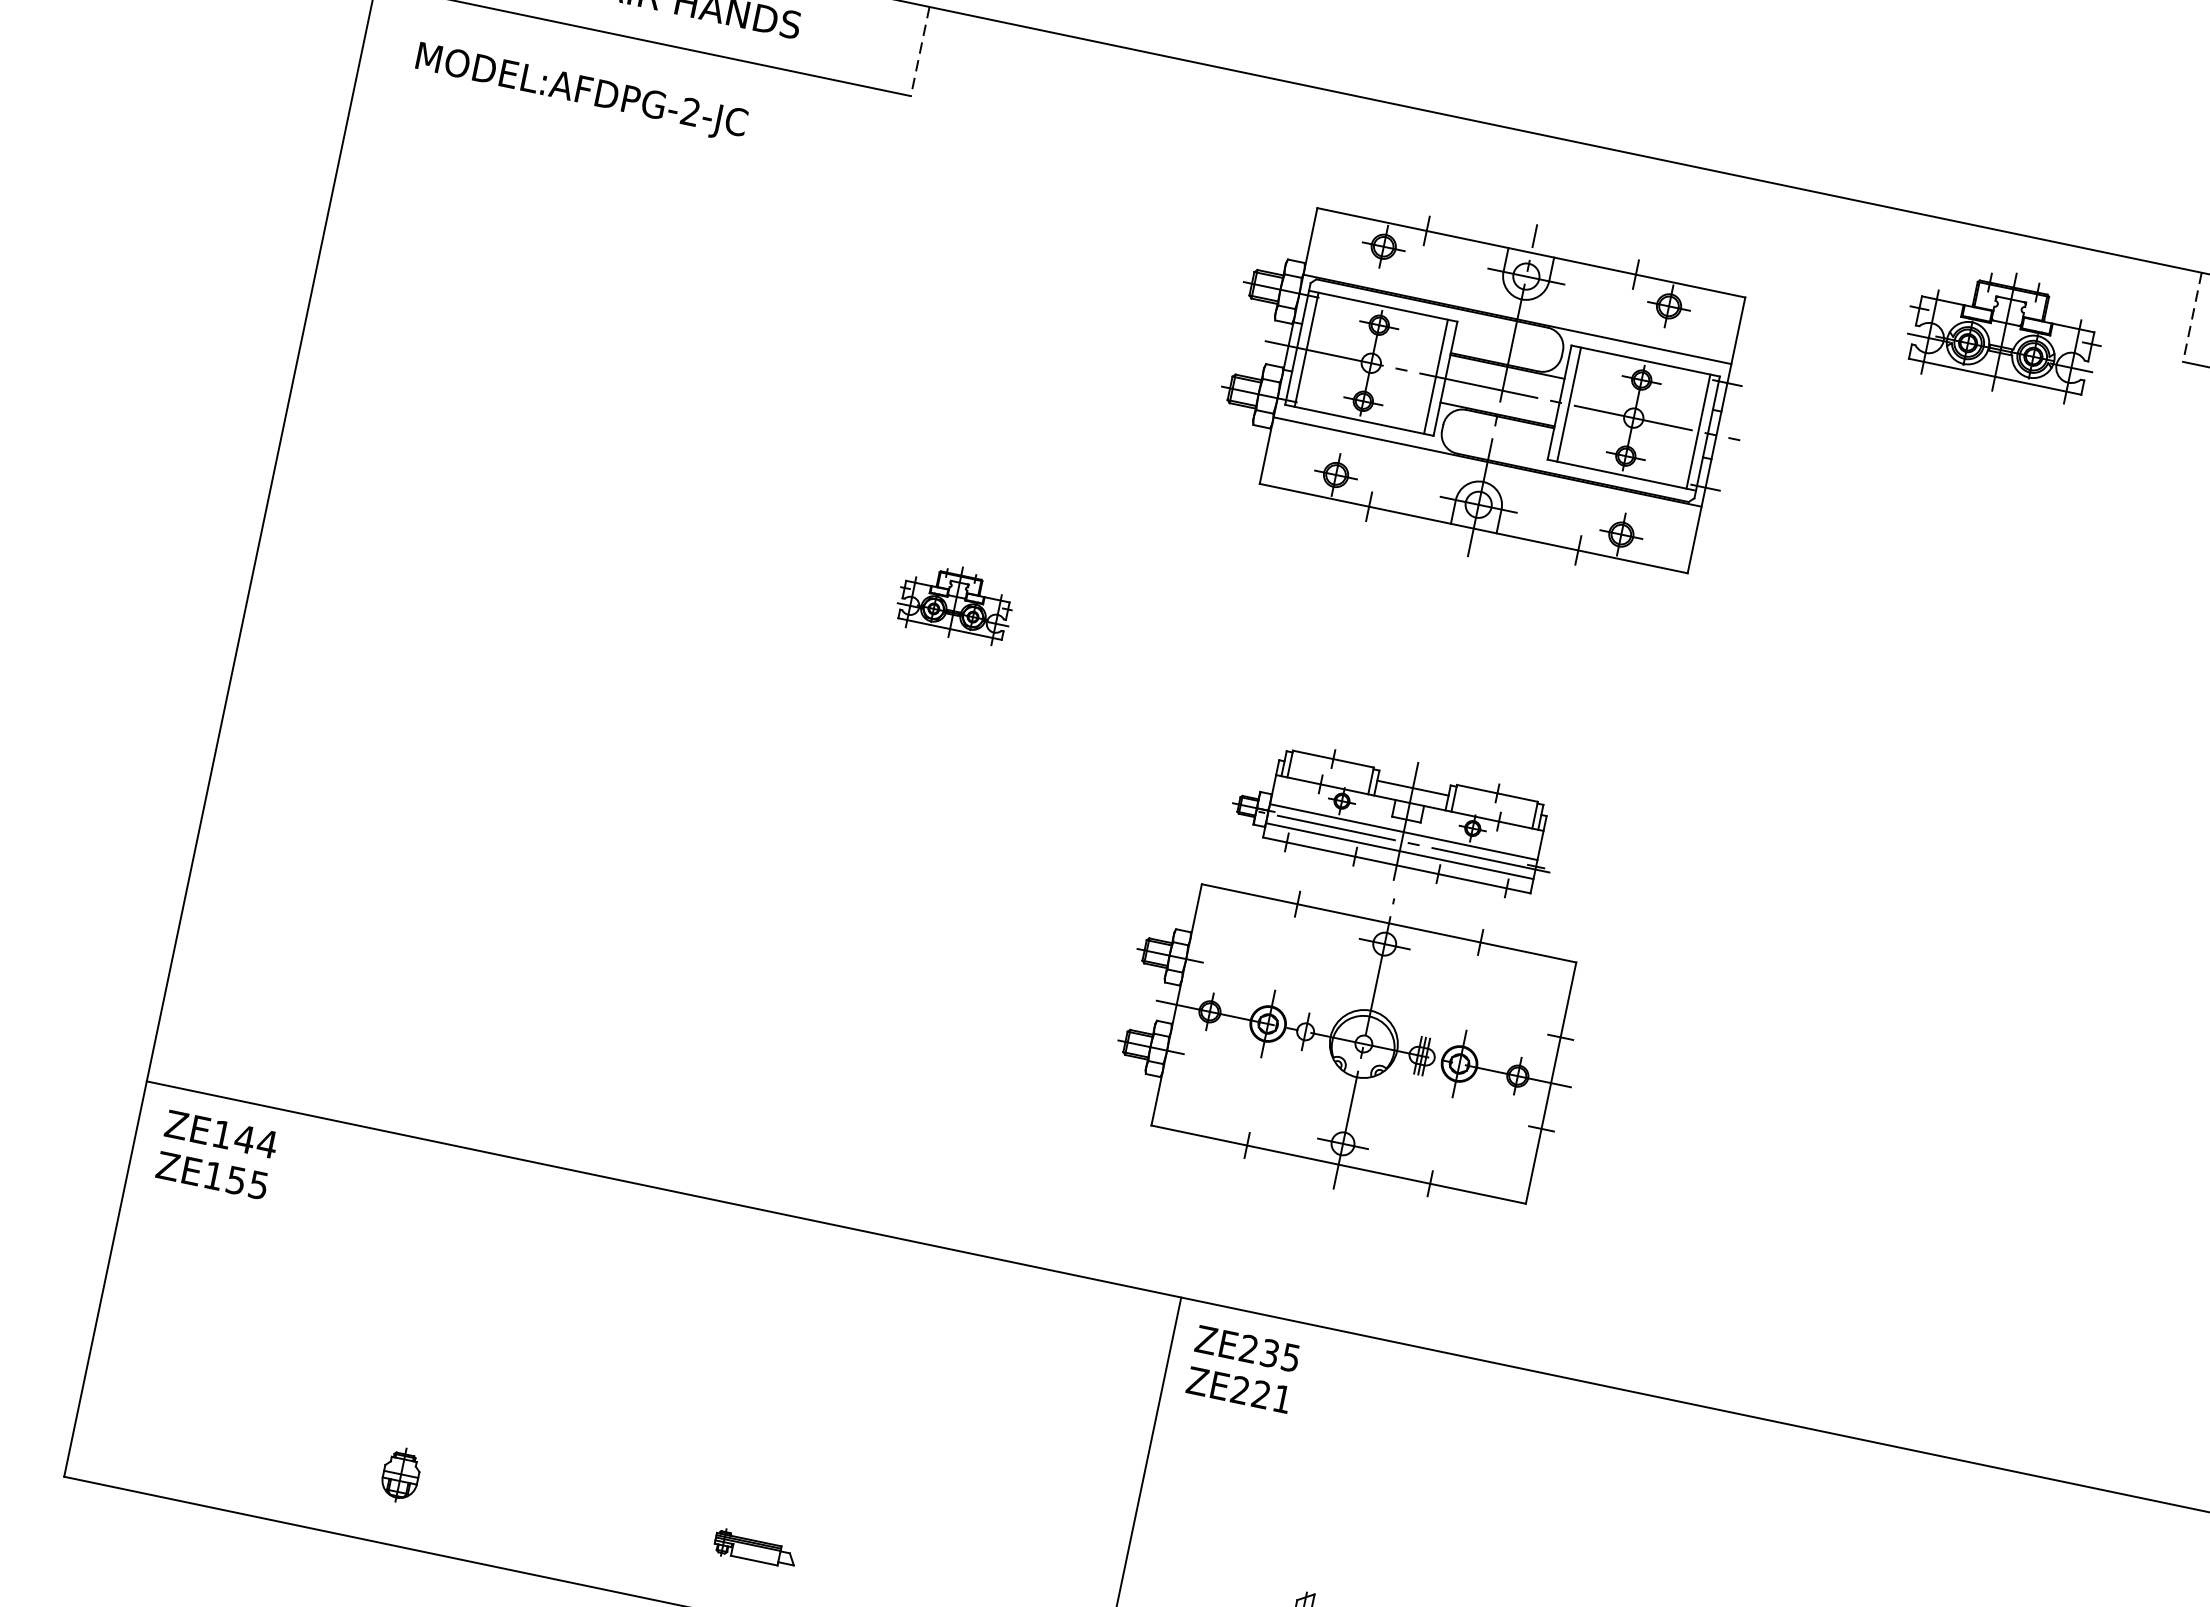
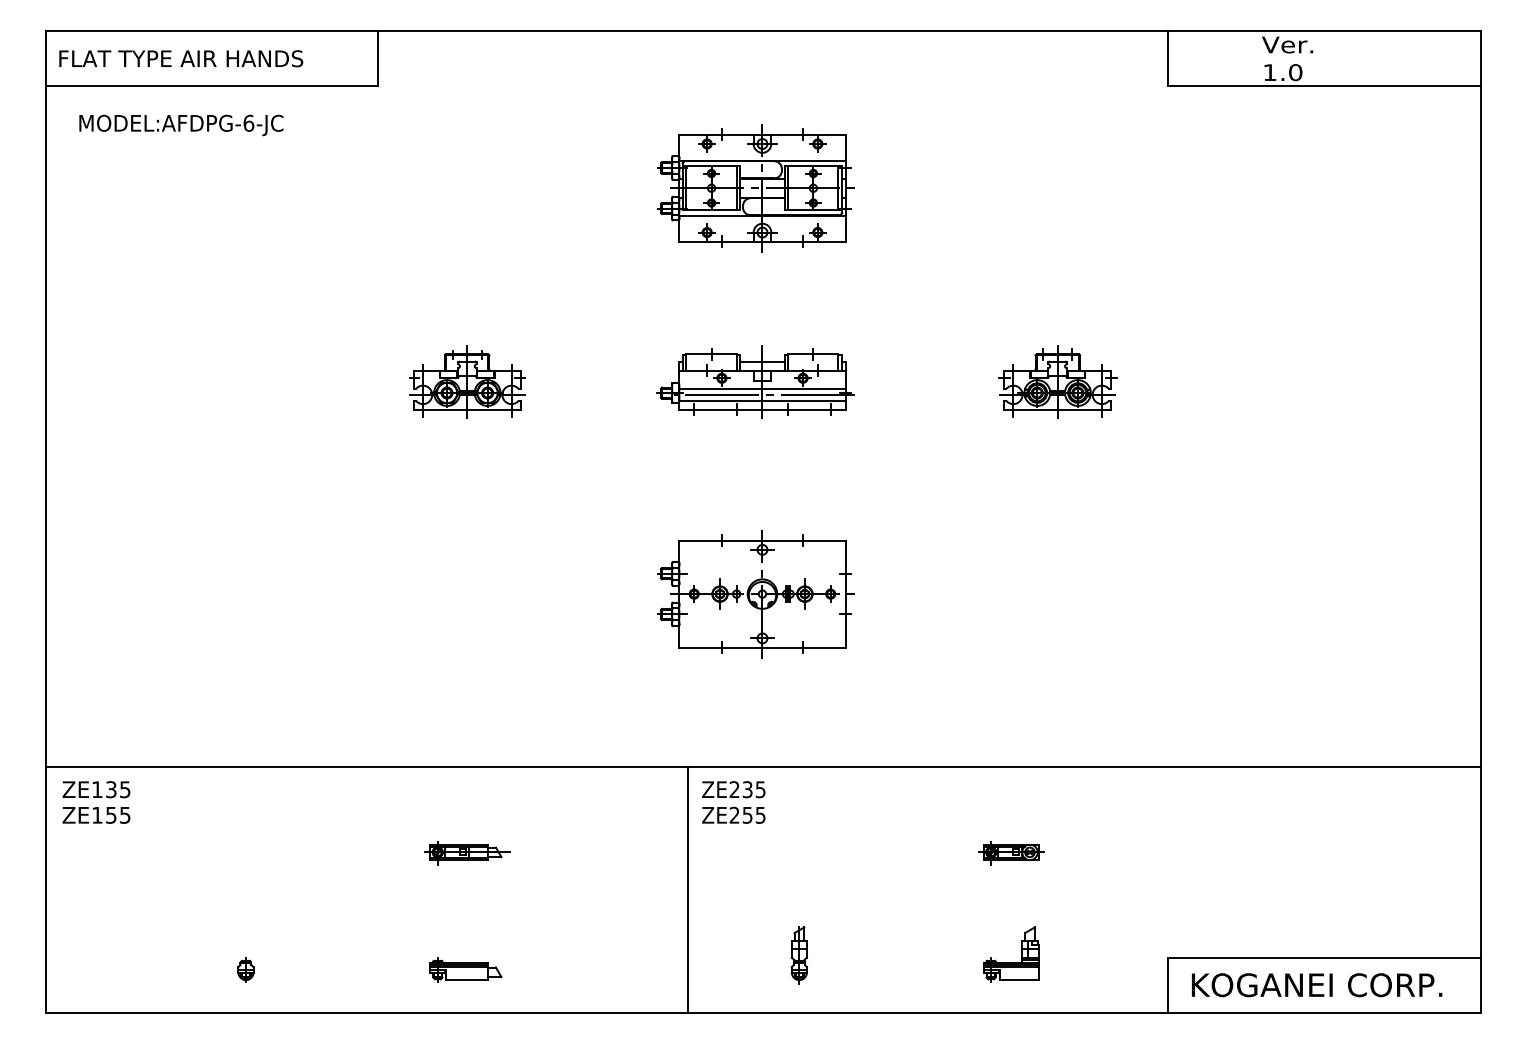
line: (919, 50) -> (377, 58), dashed -> solid
text: (690, 110) -> (248, 122), MODEL:AFDPG-2-JC -> MODEL:AFDPG-6-JC
line: (2192, 316) -> (1167, 58), dashed -> solid
part: (2004, 331) -> (1057, 381), moved
part: (1484, 387) -> (755, 188), size x0.62
part: (956, 601) -> (467, 381), size x1.67
part: (1395, 817) -> (755, 381), moved
part: (1348, 1041) -> (755, 594), size x0.71
text: (256, 1141) -> (118, 789), ZE144 -> ZE135
part: (797, 1361) -> (467, 853), added
text: (1271, 1395) -> (753, 814), ZE221 -> ZE255
part: (400, 1474) -> (245, 969), size x0.71
part: (1673, 1545) -> (1011, 853), added
part: (754, 1548) -> (465, 969), size x1.43

